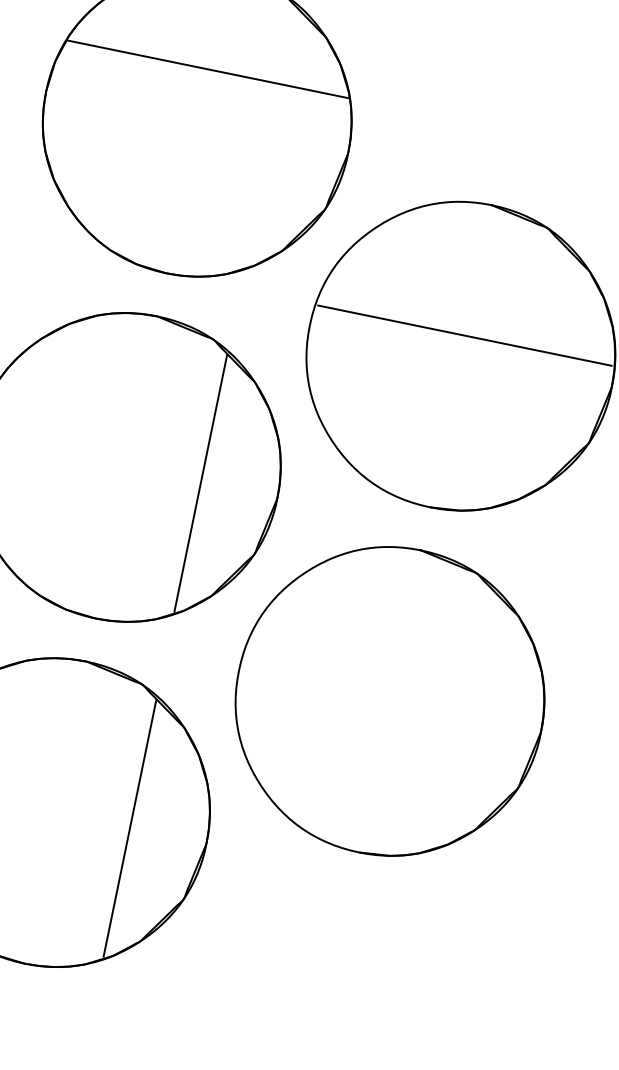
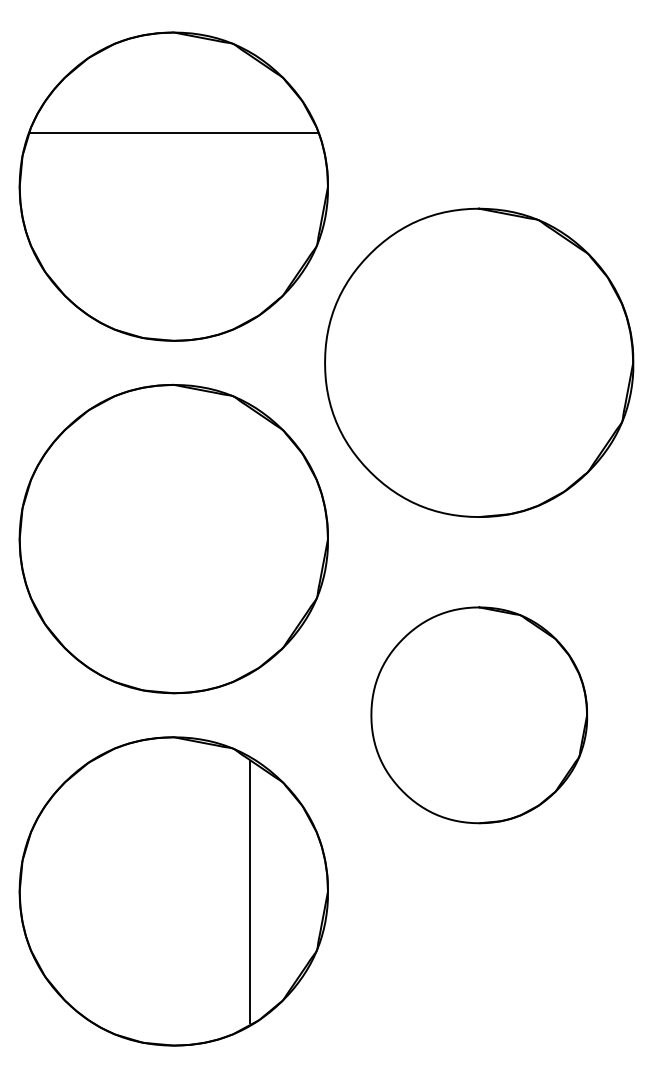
line: (464, 335) -> (478, 341), removed
line: (200, 483) -> (249, 539), removed
part: (390, 701) -> (479, 715), size x0.7

